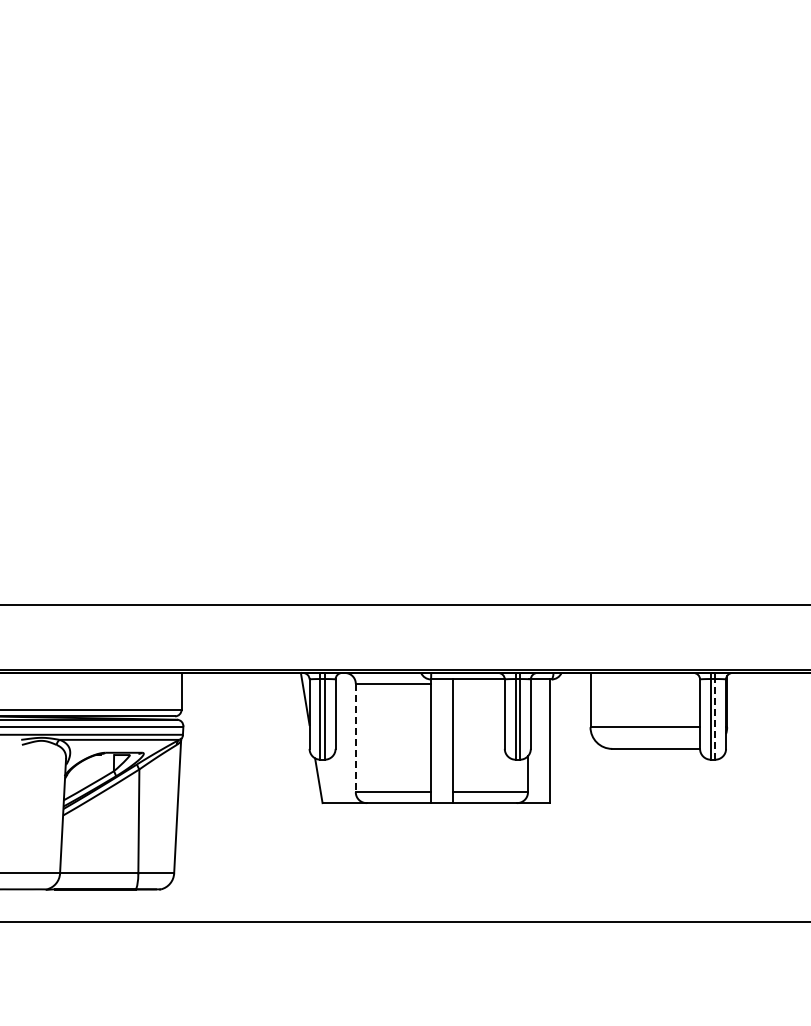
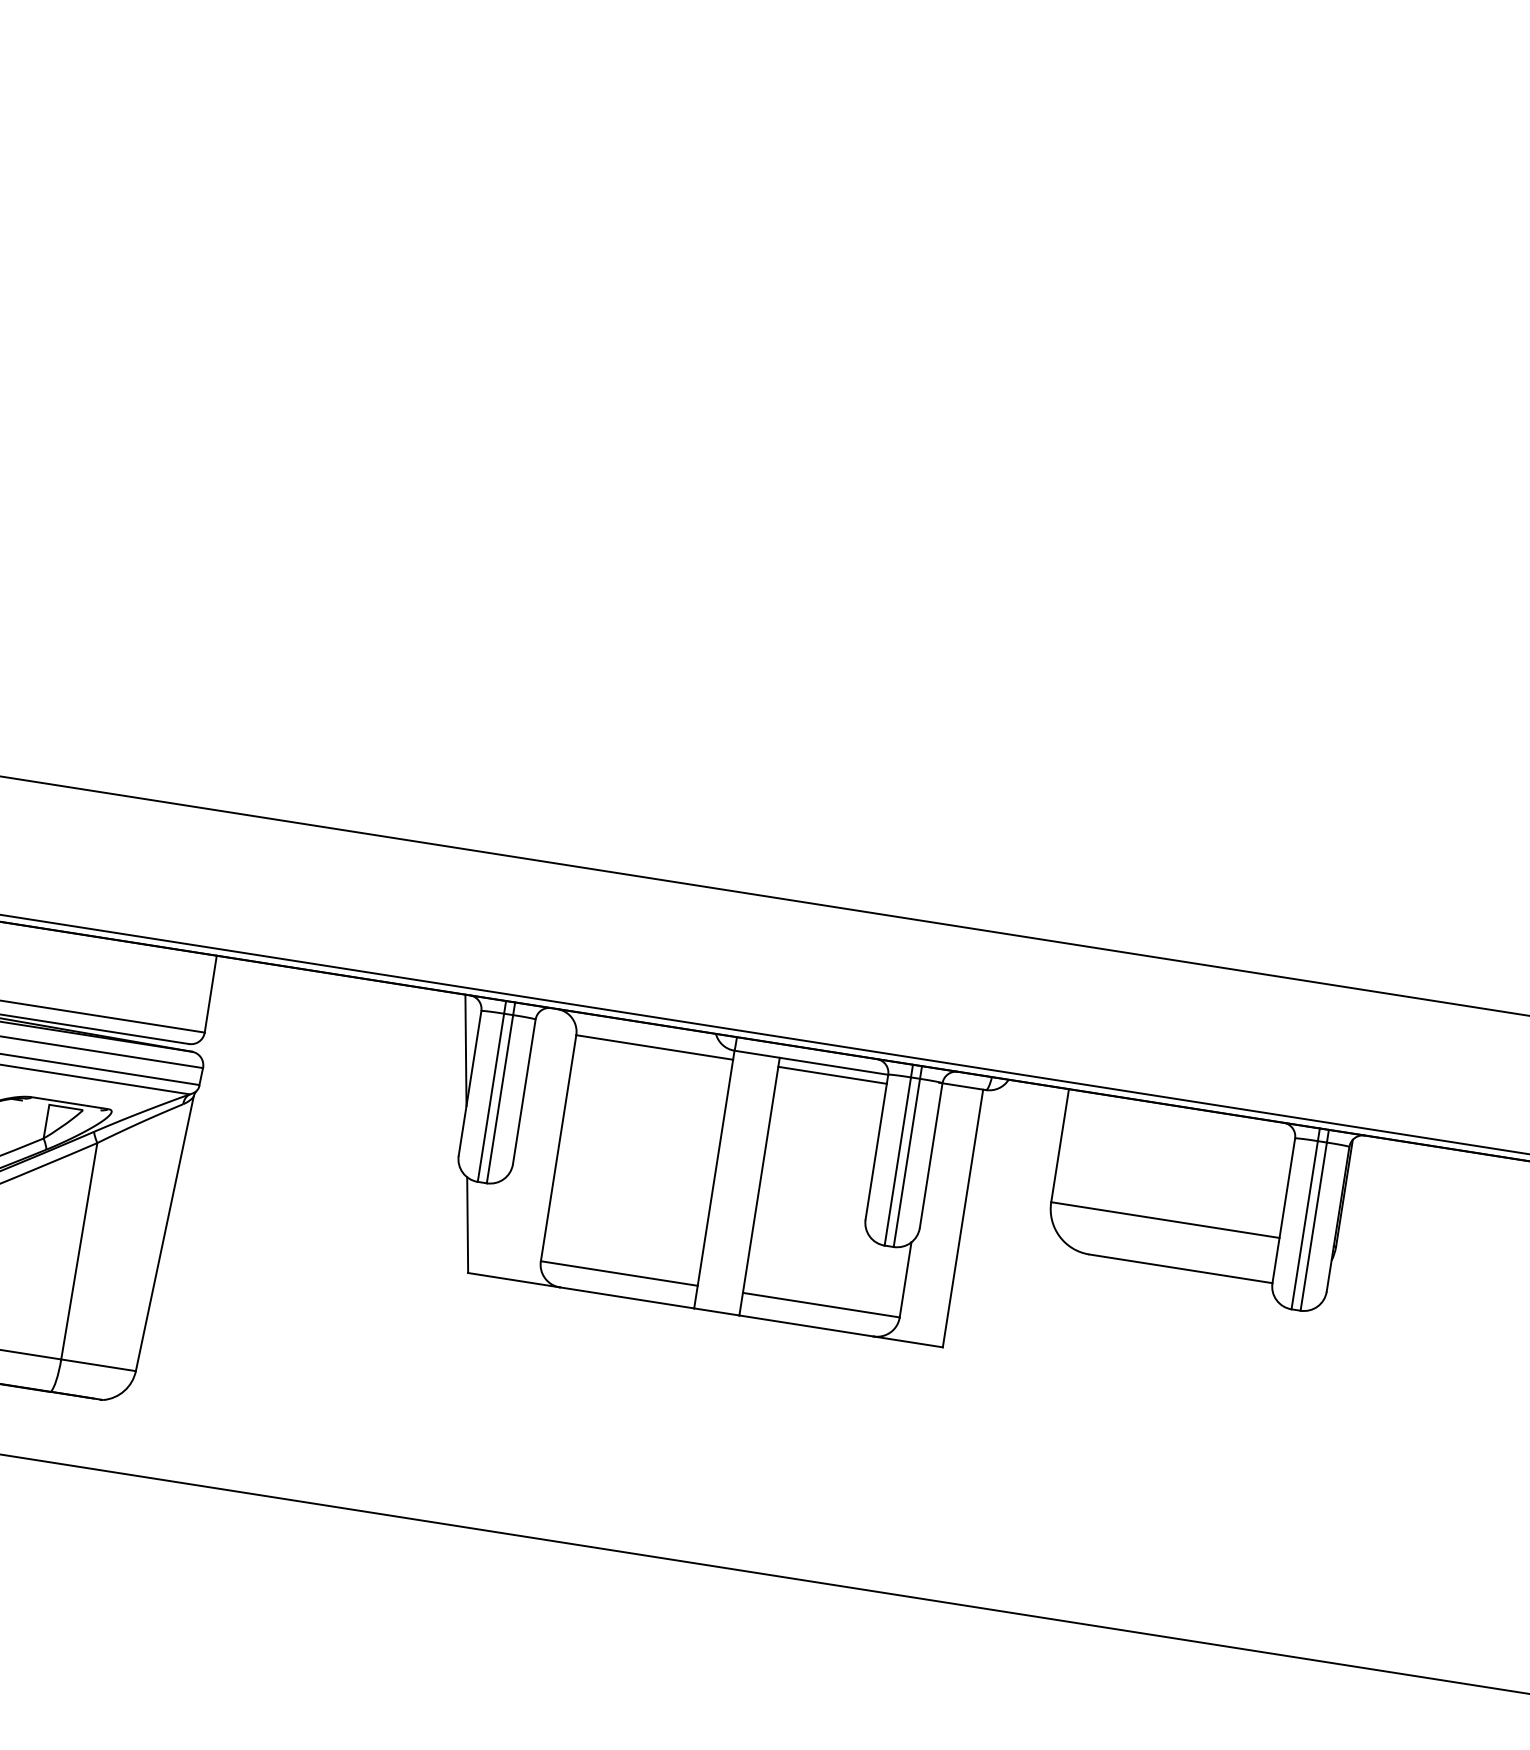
line: (478, 683) -> (832, 1074), added
line: (715, 718) -> (1314, 1224), dashed -> solid
line: (355, 738) -> (557, 1149), dashed -> solid

